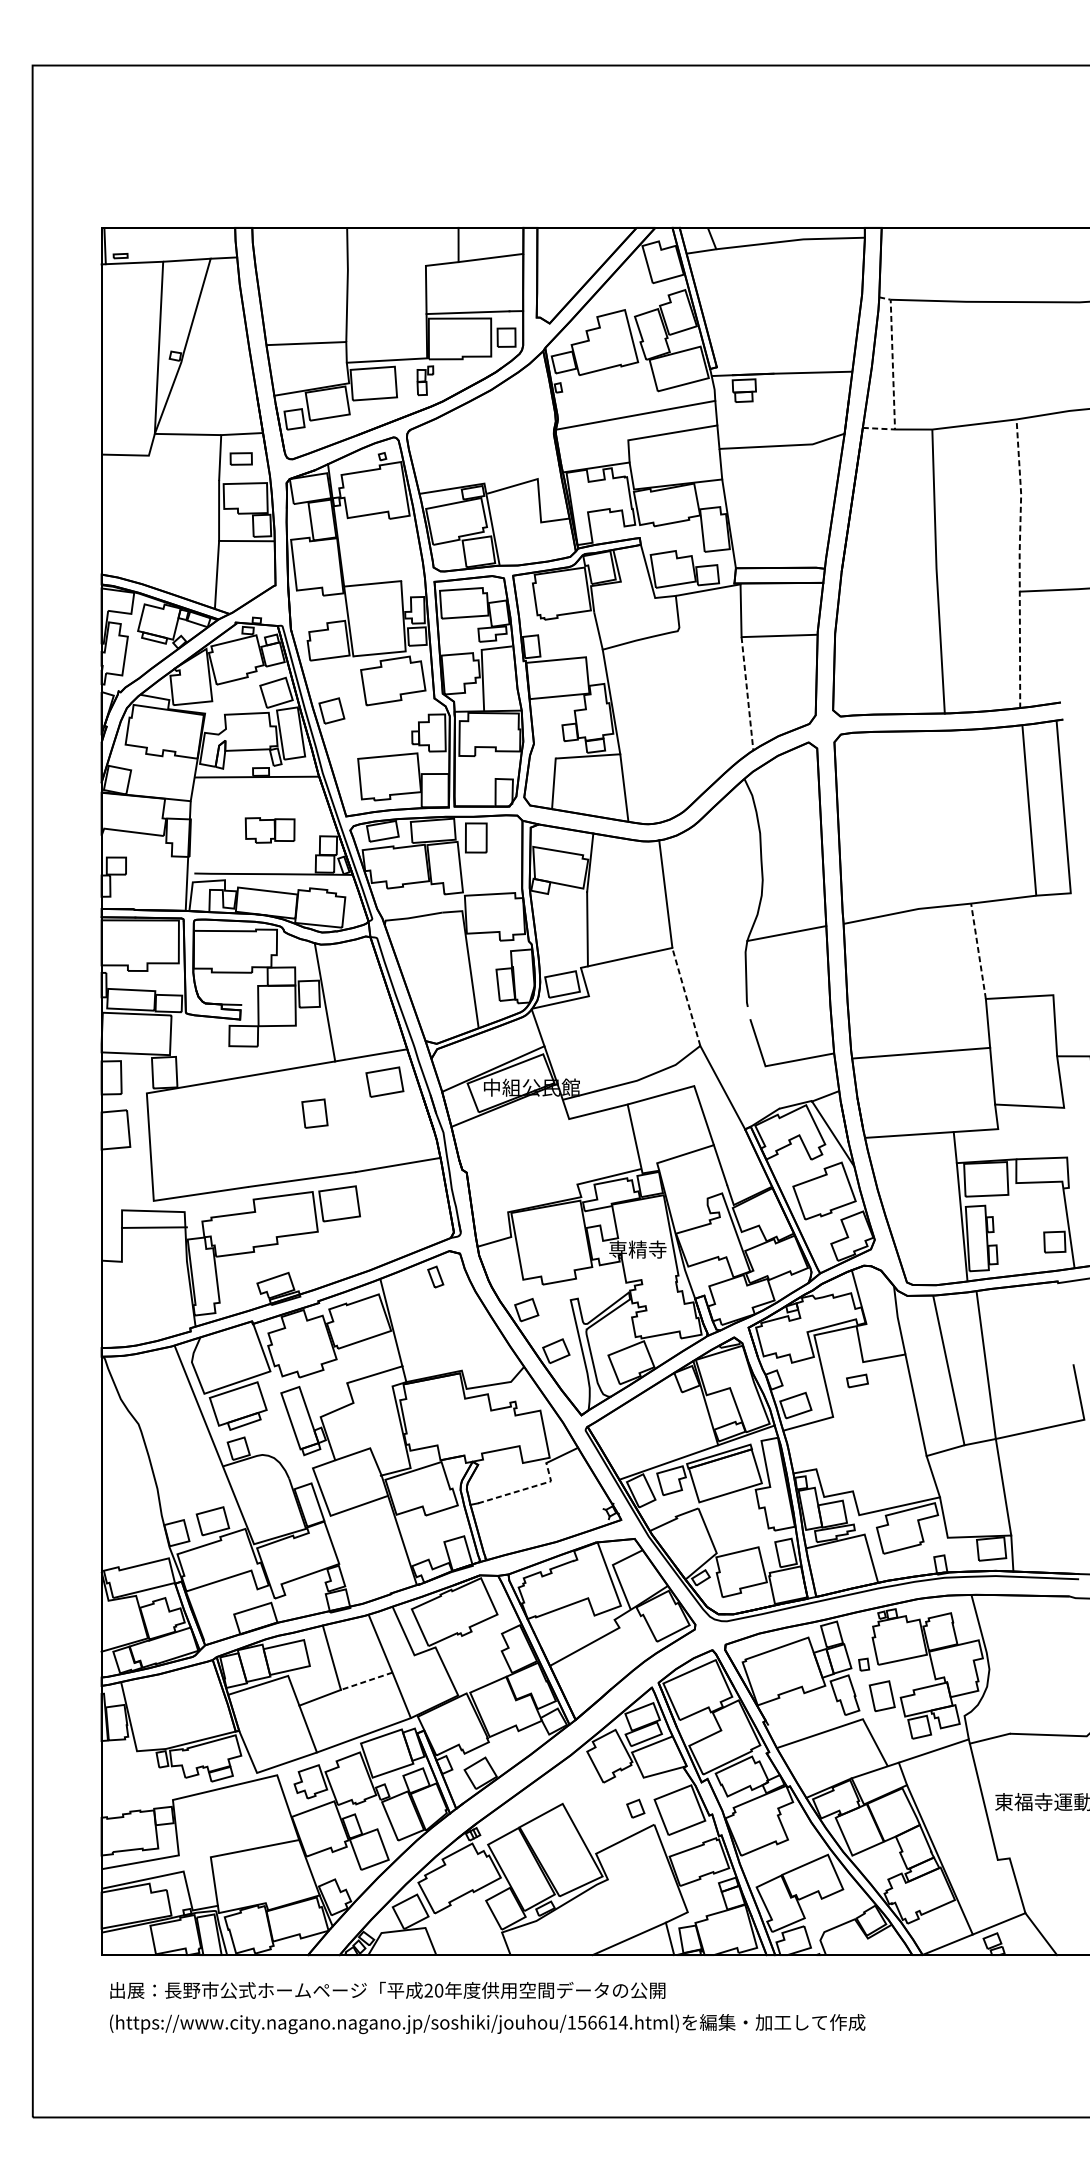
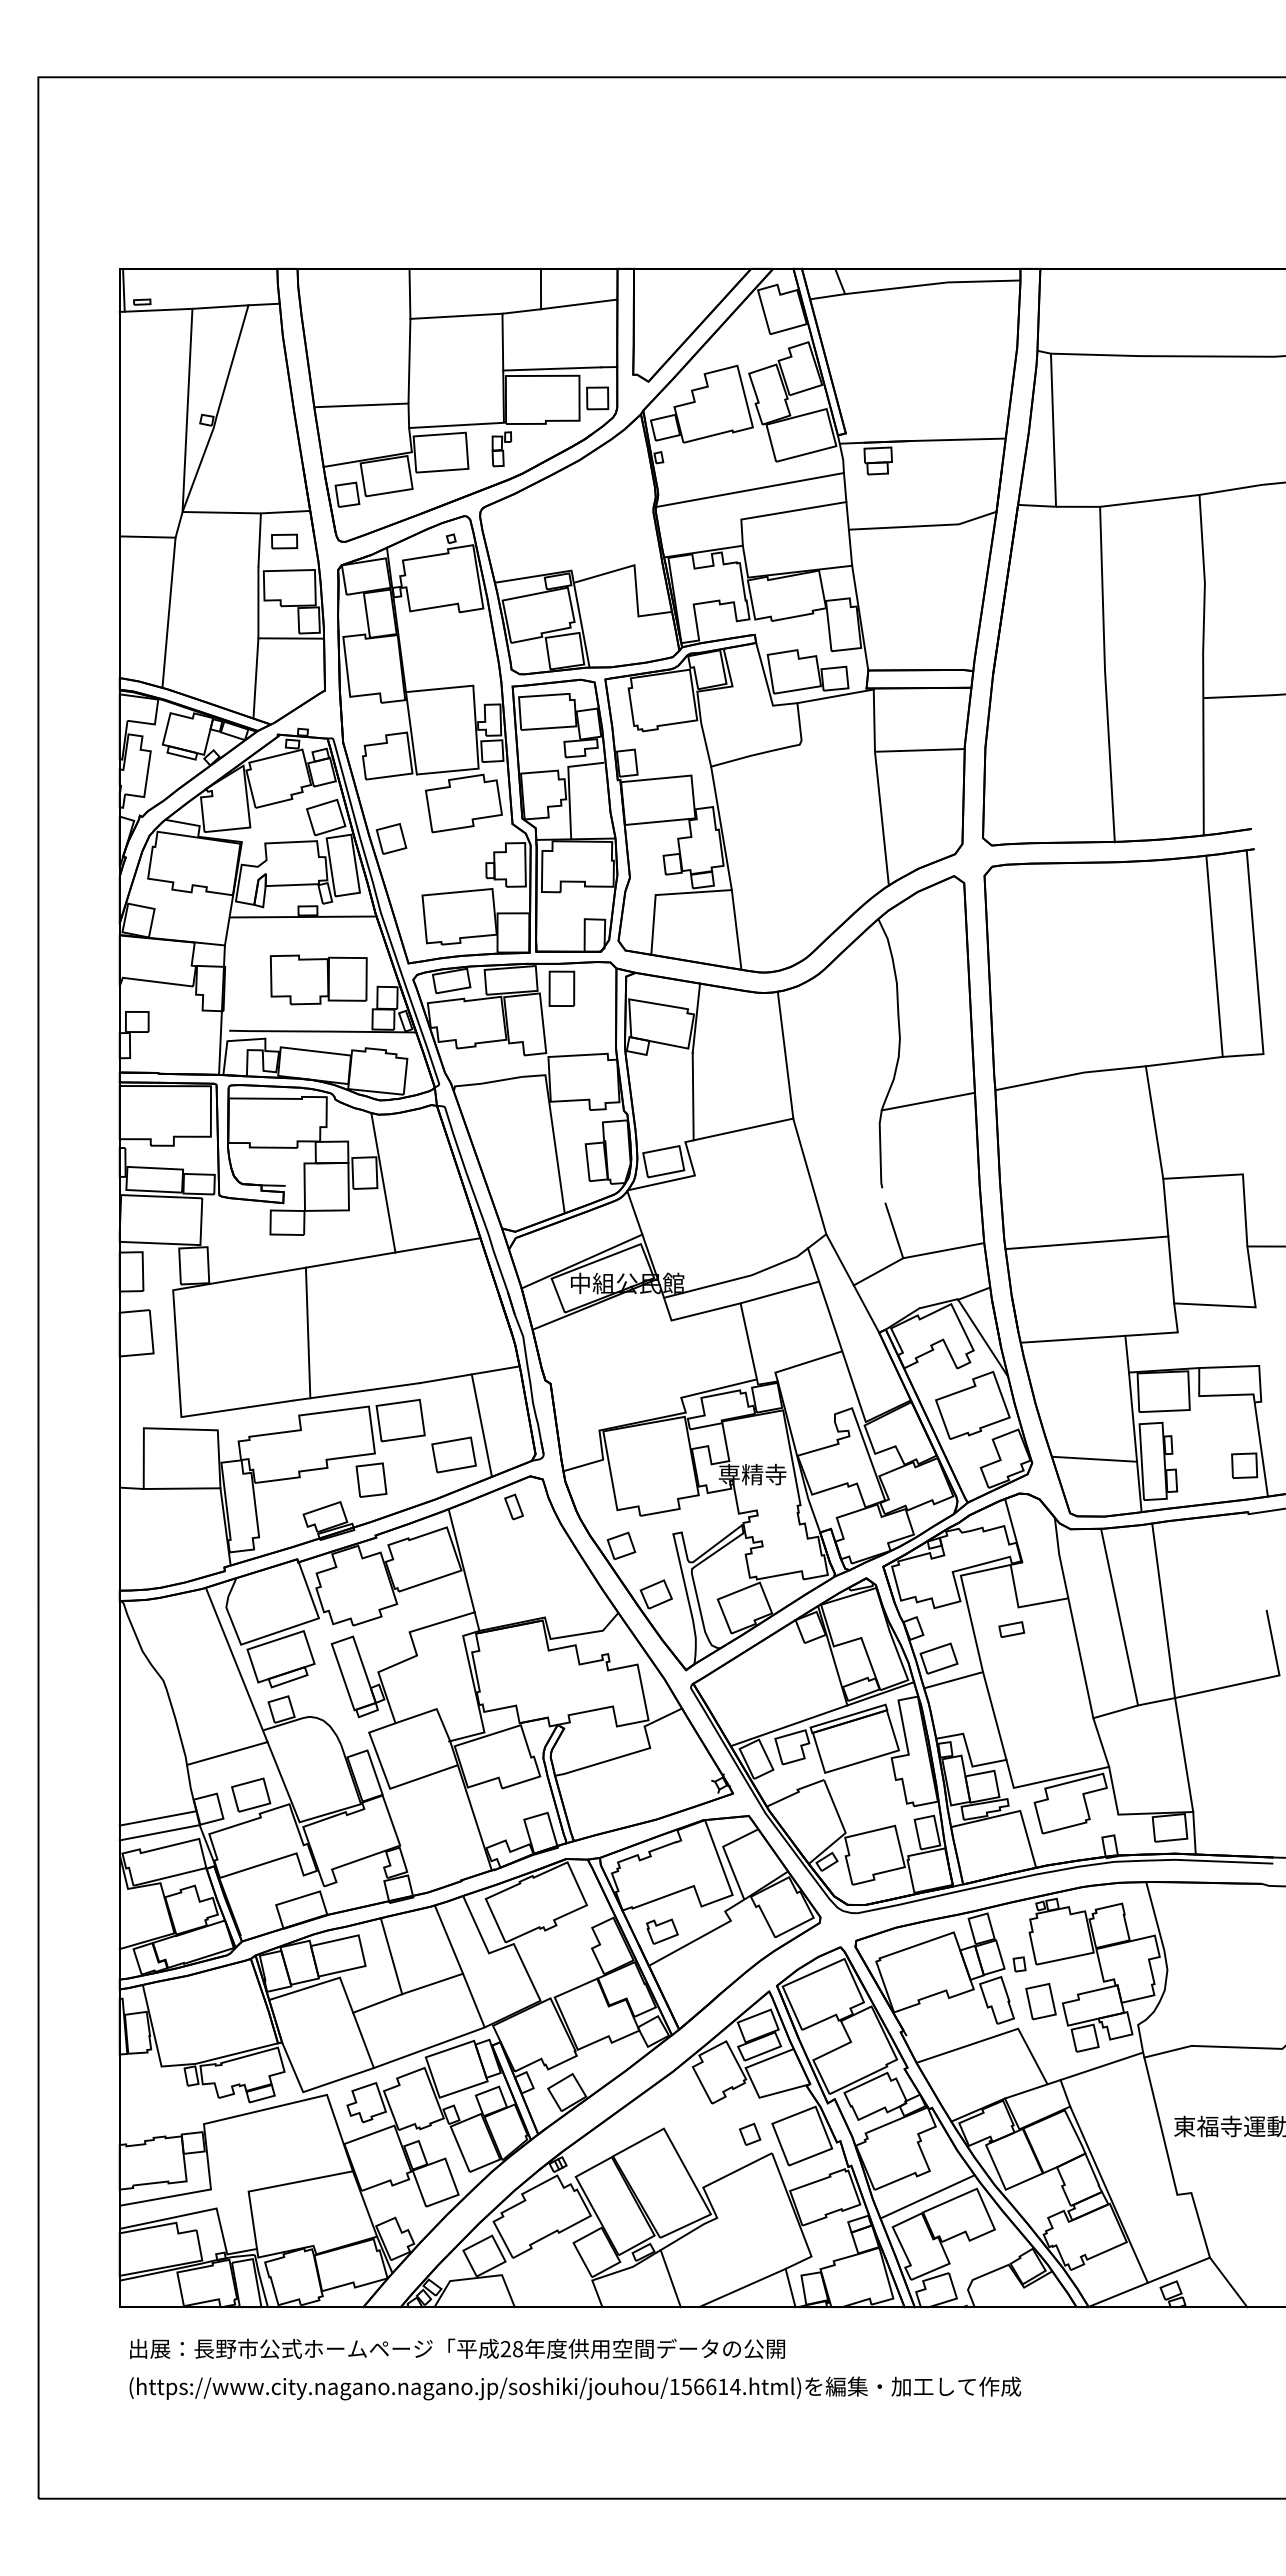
line: (386, 267) -> (456, 315), added
line: (892, 375) -> (1053, 443), dashed -> solid
line: (142, 519) -> (168, 612), added
line: (1019, 562) -> (1203, 663), dashed -> solid
line: (747, 694) -> (881, 819), dashed -> solid
part: (270, 830) -> (318, 979), size x1.67
line: (978, 951) -> (1154, 1122), dashed -> solid
line: (686, 996) -> (809, 1175), dashed -> solid
line: (689, 1071) -> (813, 1264), added
line: (744, 1077) -> (878, 1271), added
part: (384, 1081) -> (453, 1454), moved
part: (314, 1113) -> (371, 1479), moved
line: (260, 1129) -> (307, 1332), added
line: (408, 1208) -> (481, 1425), added
line: (153, 1227) -> (181, 1488), moved
line: (927, 1235) -> (1094, 1458), added
line: (842, 1453) -> (994, 1715), added
line: (192, 1485) -> (226, 1753), added
line: (524, 1489) -> (618, 1757), dashed -> solid
line: (133, 1541) -> (157, 1818), added
line: (135, 1552) -> (159, 1832), added
part: (561, 1636) -> (662, 1931), added
line: (366, 1681) -> (432, 1984), dashed -> solid
line: (786, 1861) -> (927, 2196), added
line: (568, 1930) -> (670, 2278), added
text: (439, 1991) -> (518, 2349), 20 -> 28

